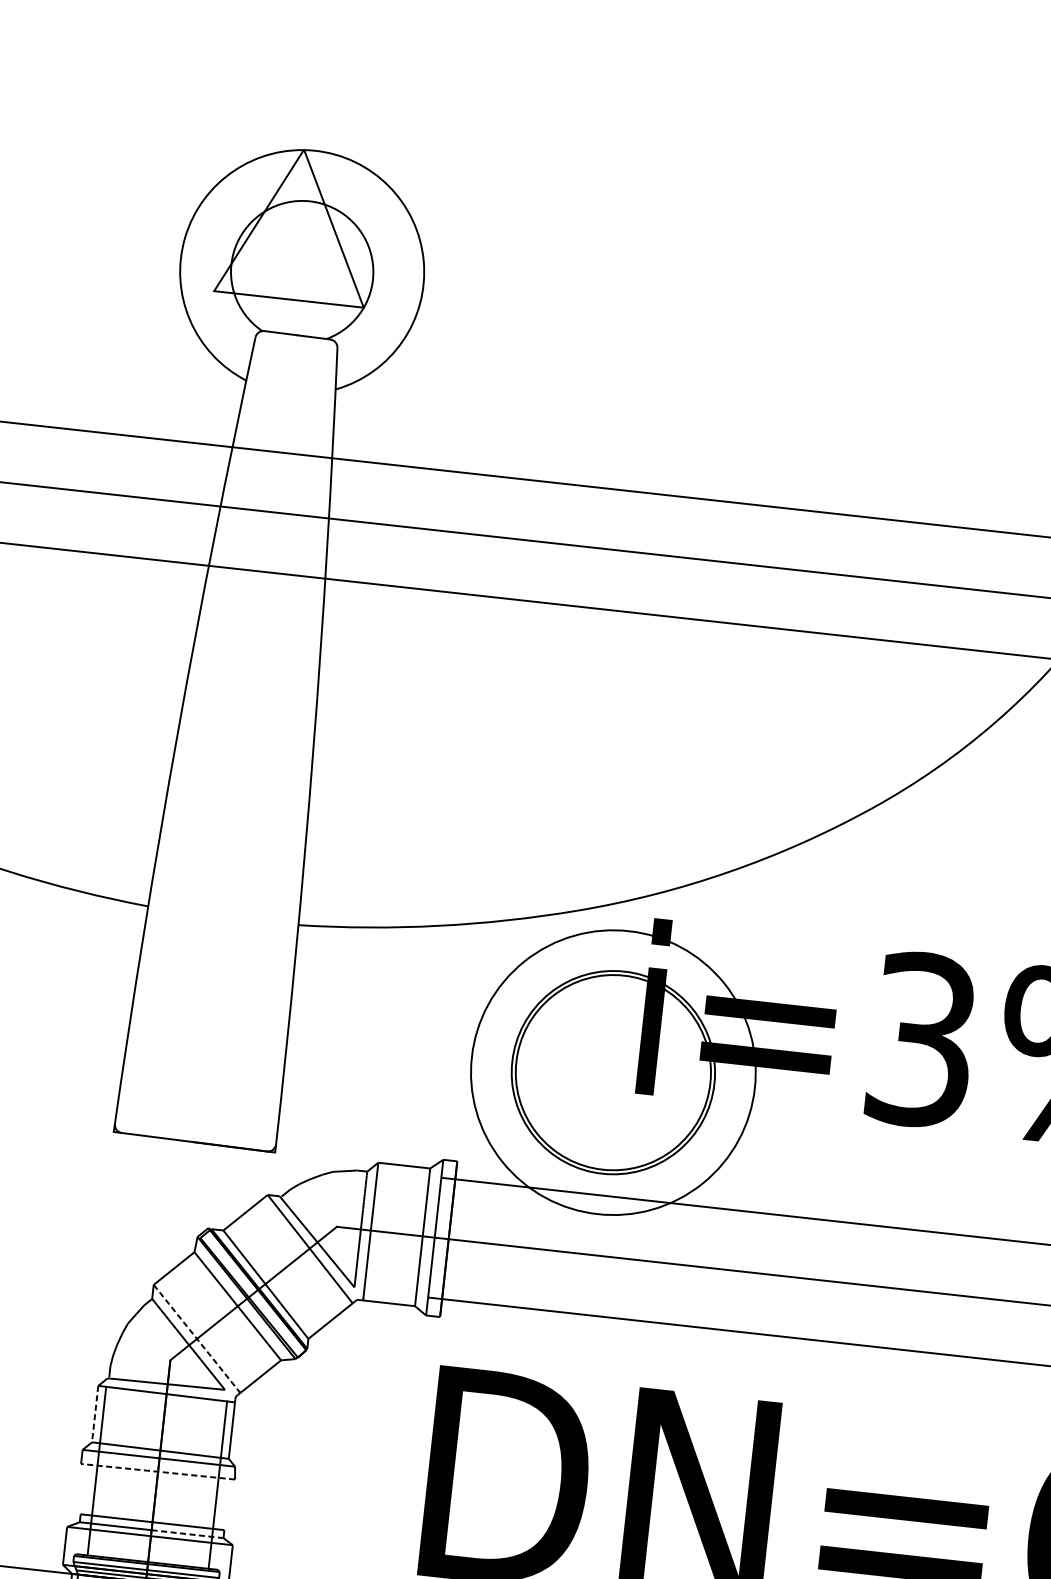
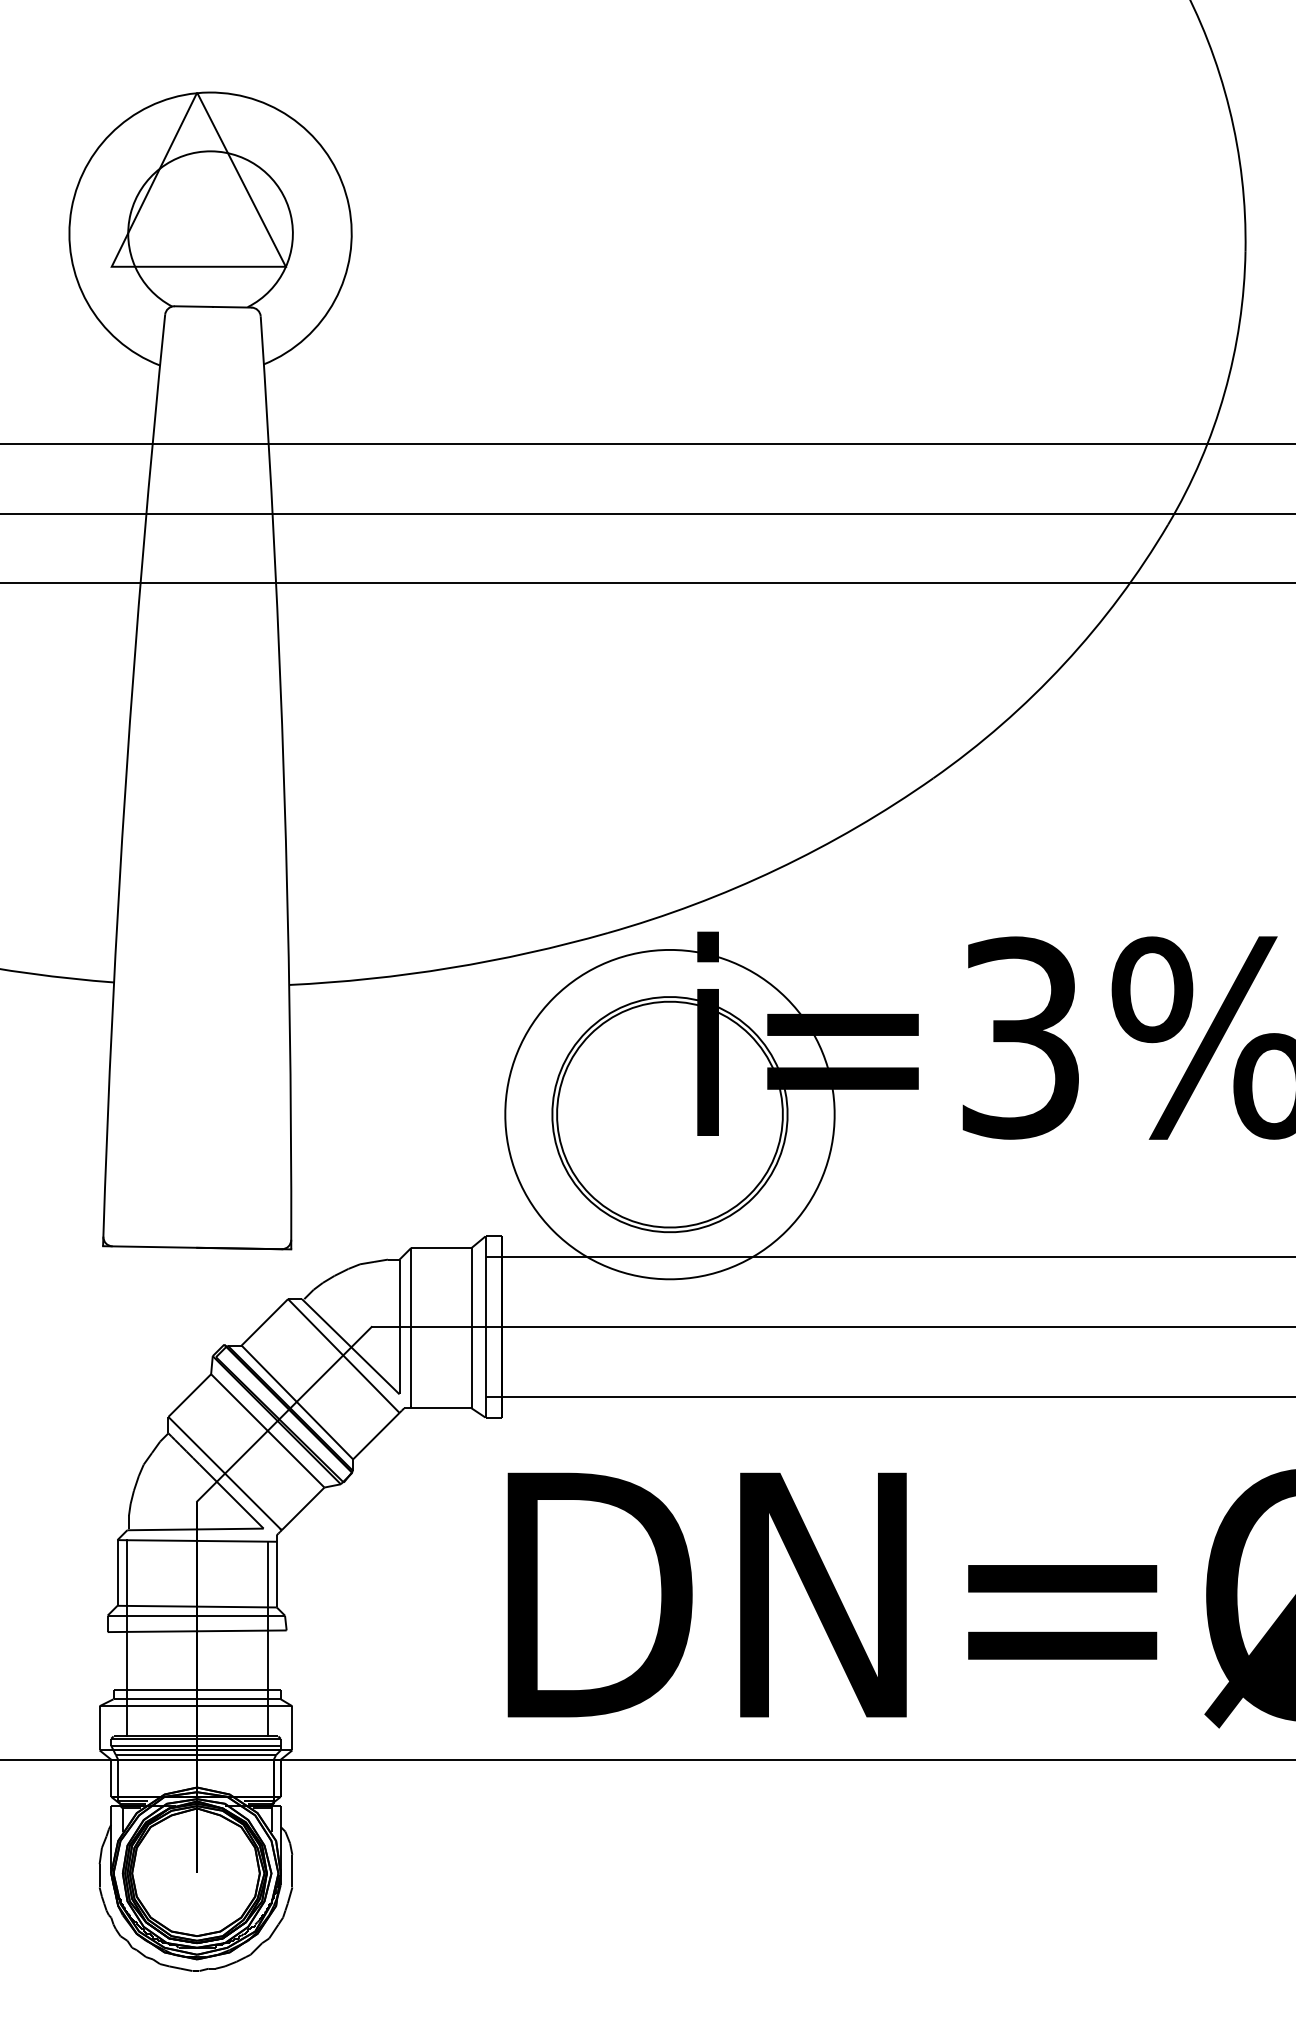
line: (197, 1338) -> (225, 1473), dashed -> solid
line: (95, 1413) -> (117, 1572), dashed -> solid
line: (158, 1471) -> (197, 1631), dashed -> solid
line: (187, 1534) -> (238, 1699), dashed -> solid

